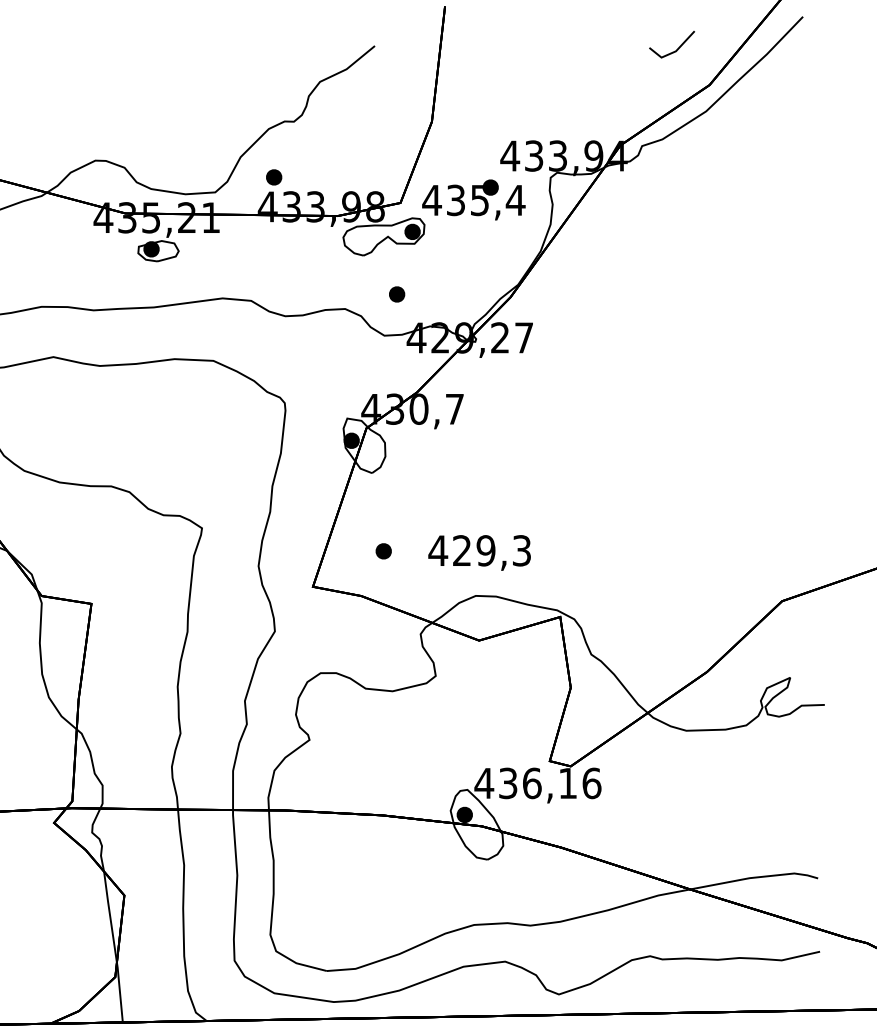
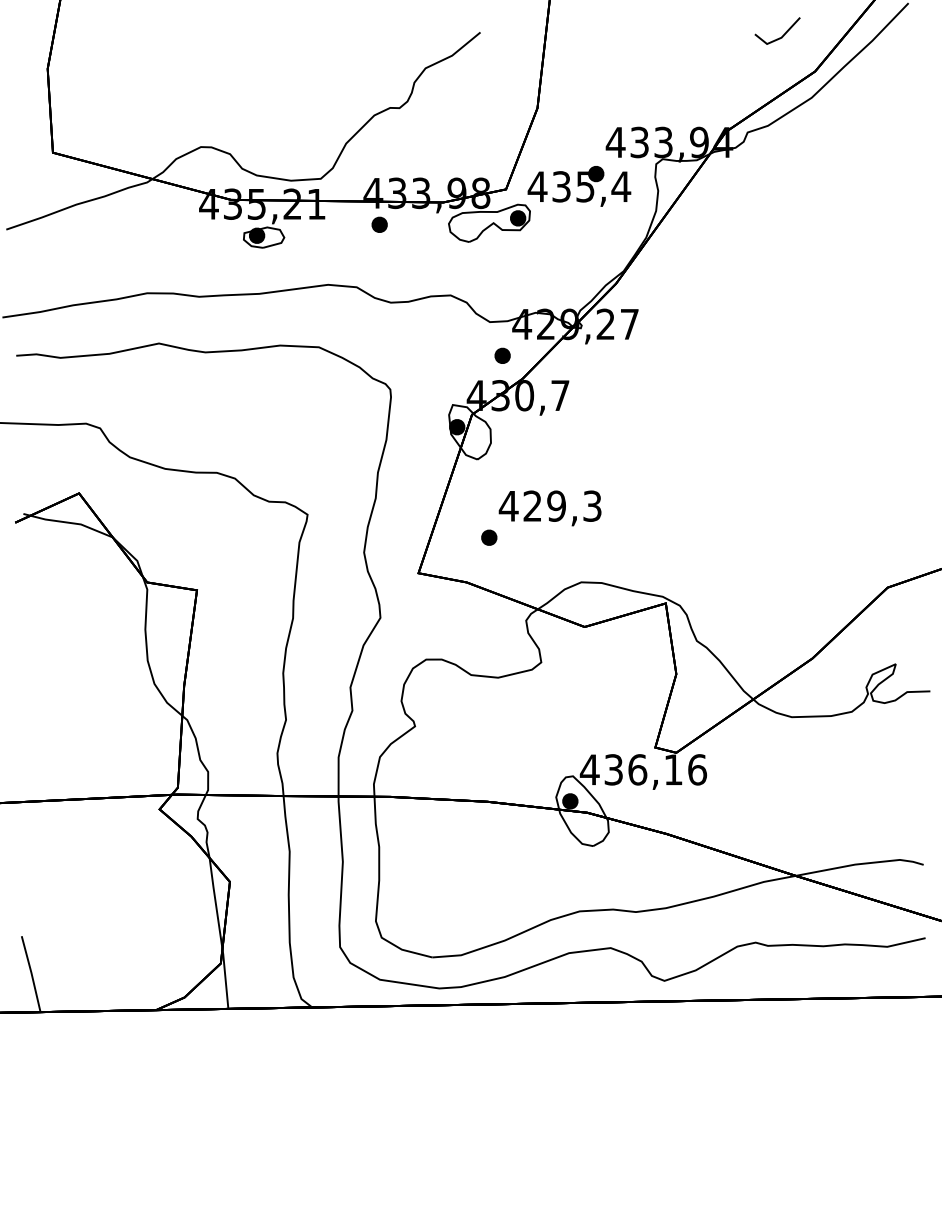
part: (273, 177) -> (379, 224), moved
part: (396, 294) -> (502, 355), moved
text: (478, 553) -> (549, 508), moved

